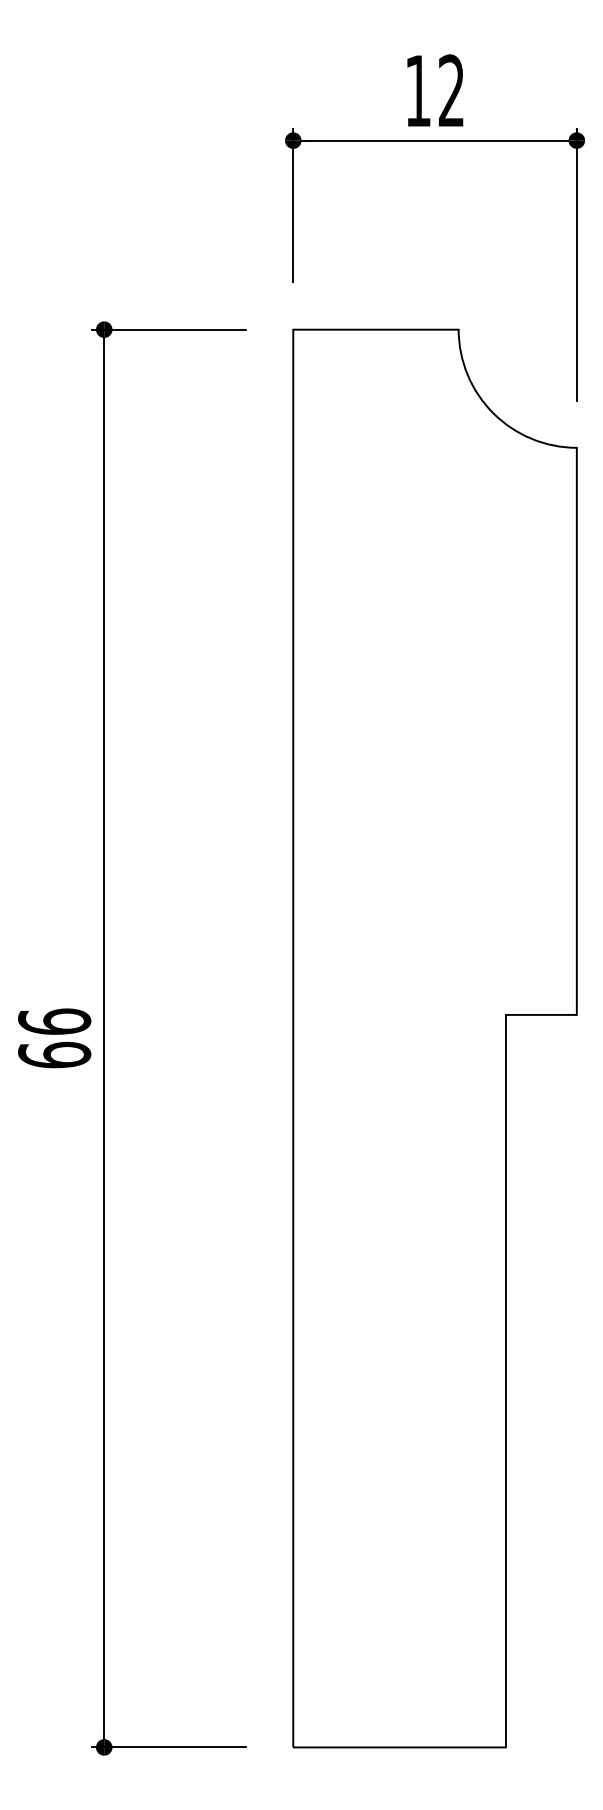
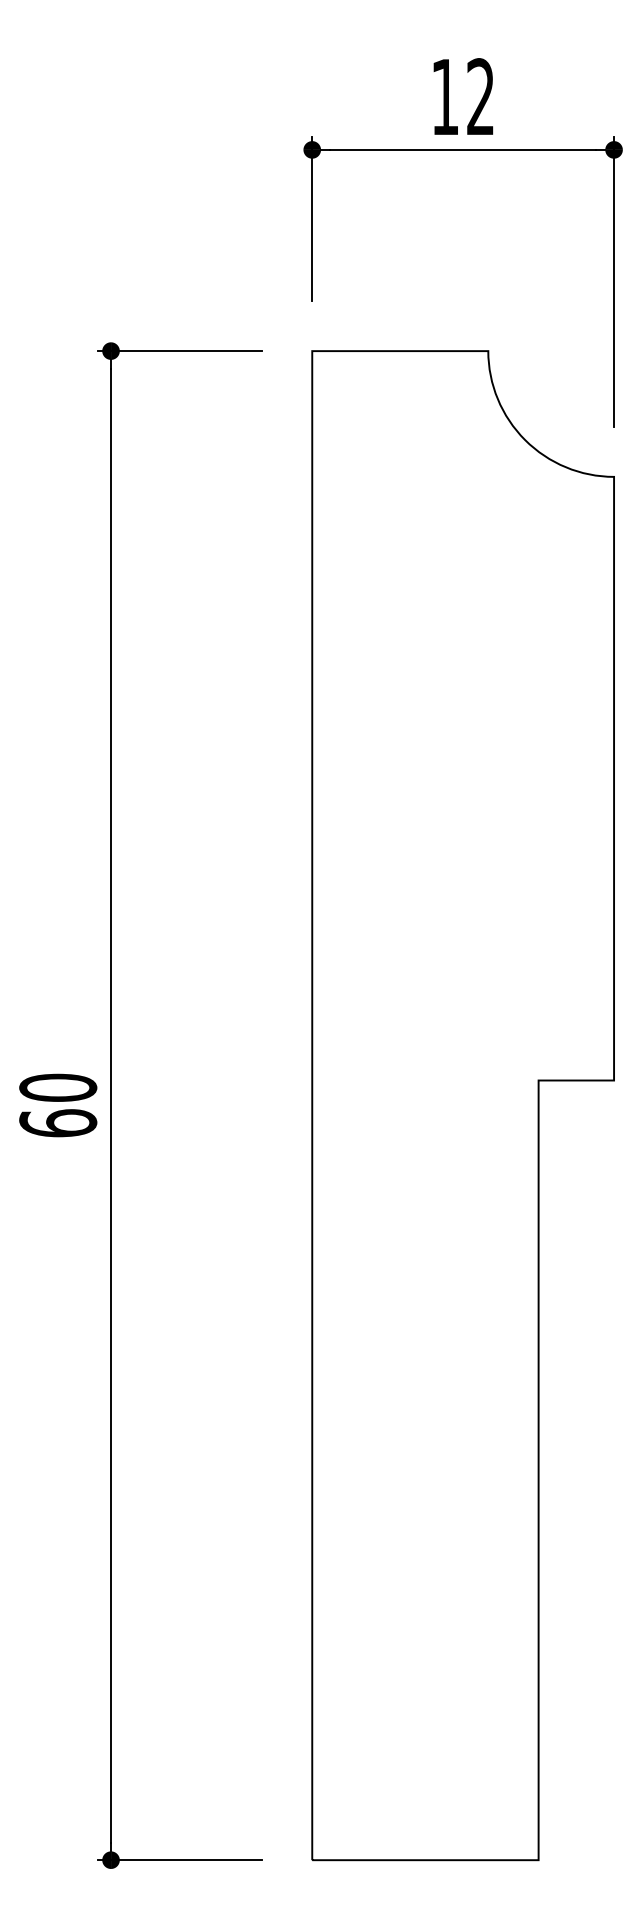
text: (54, 1021) -> (58, 1087), 66 -> 60

